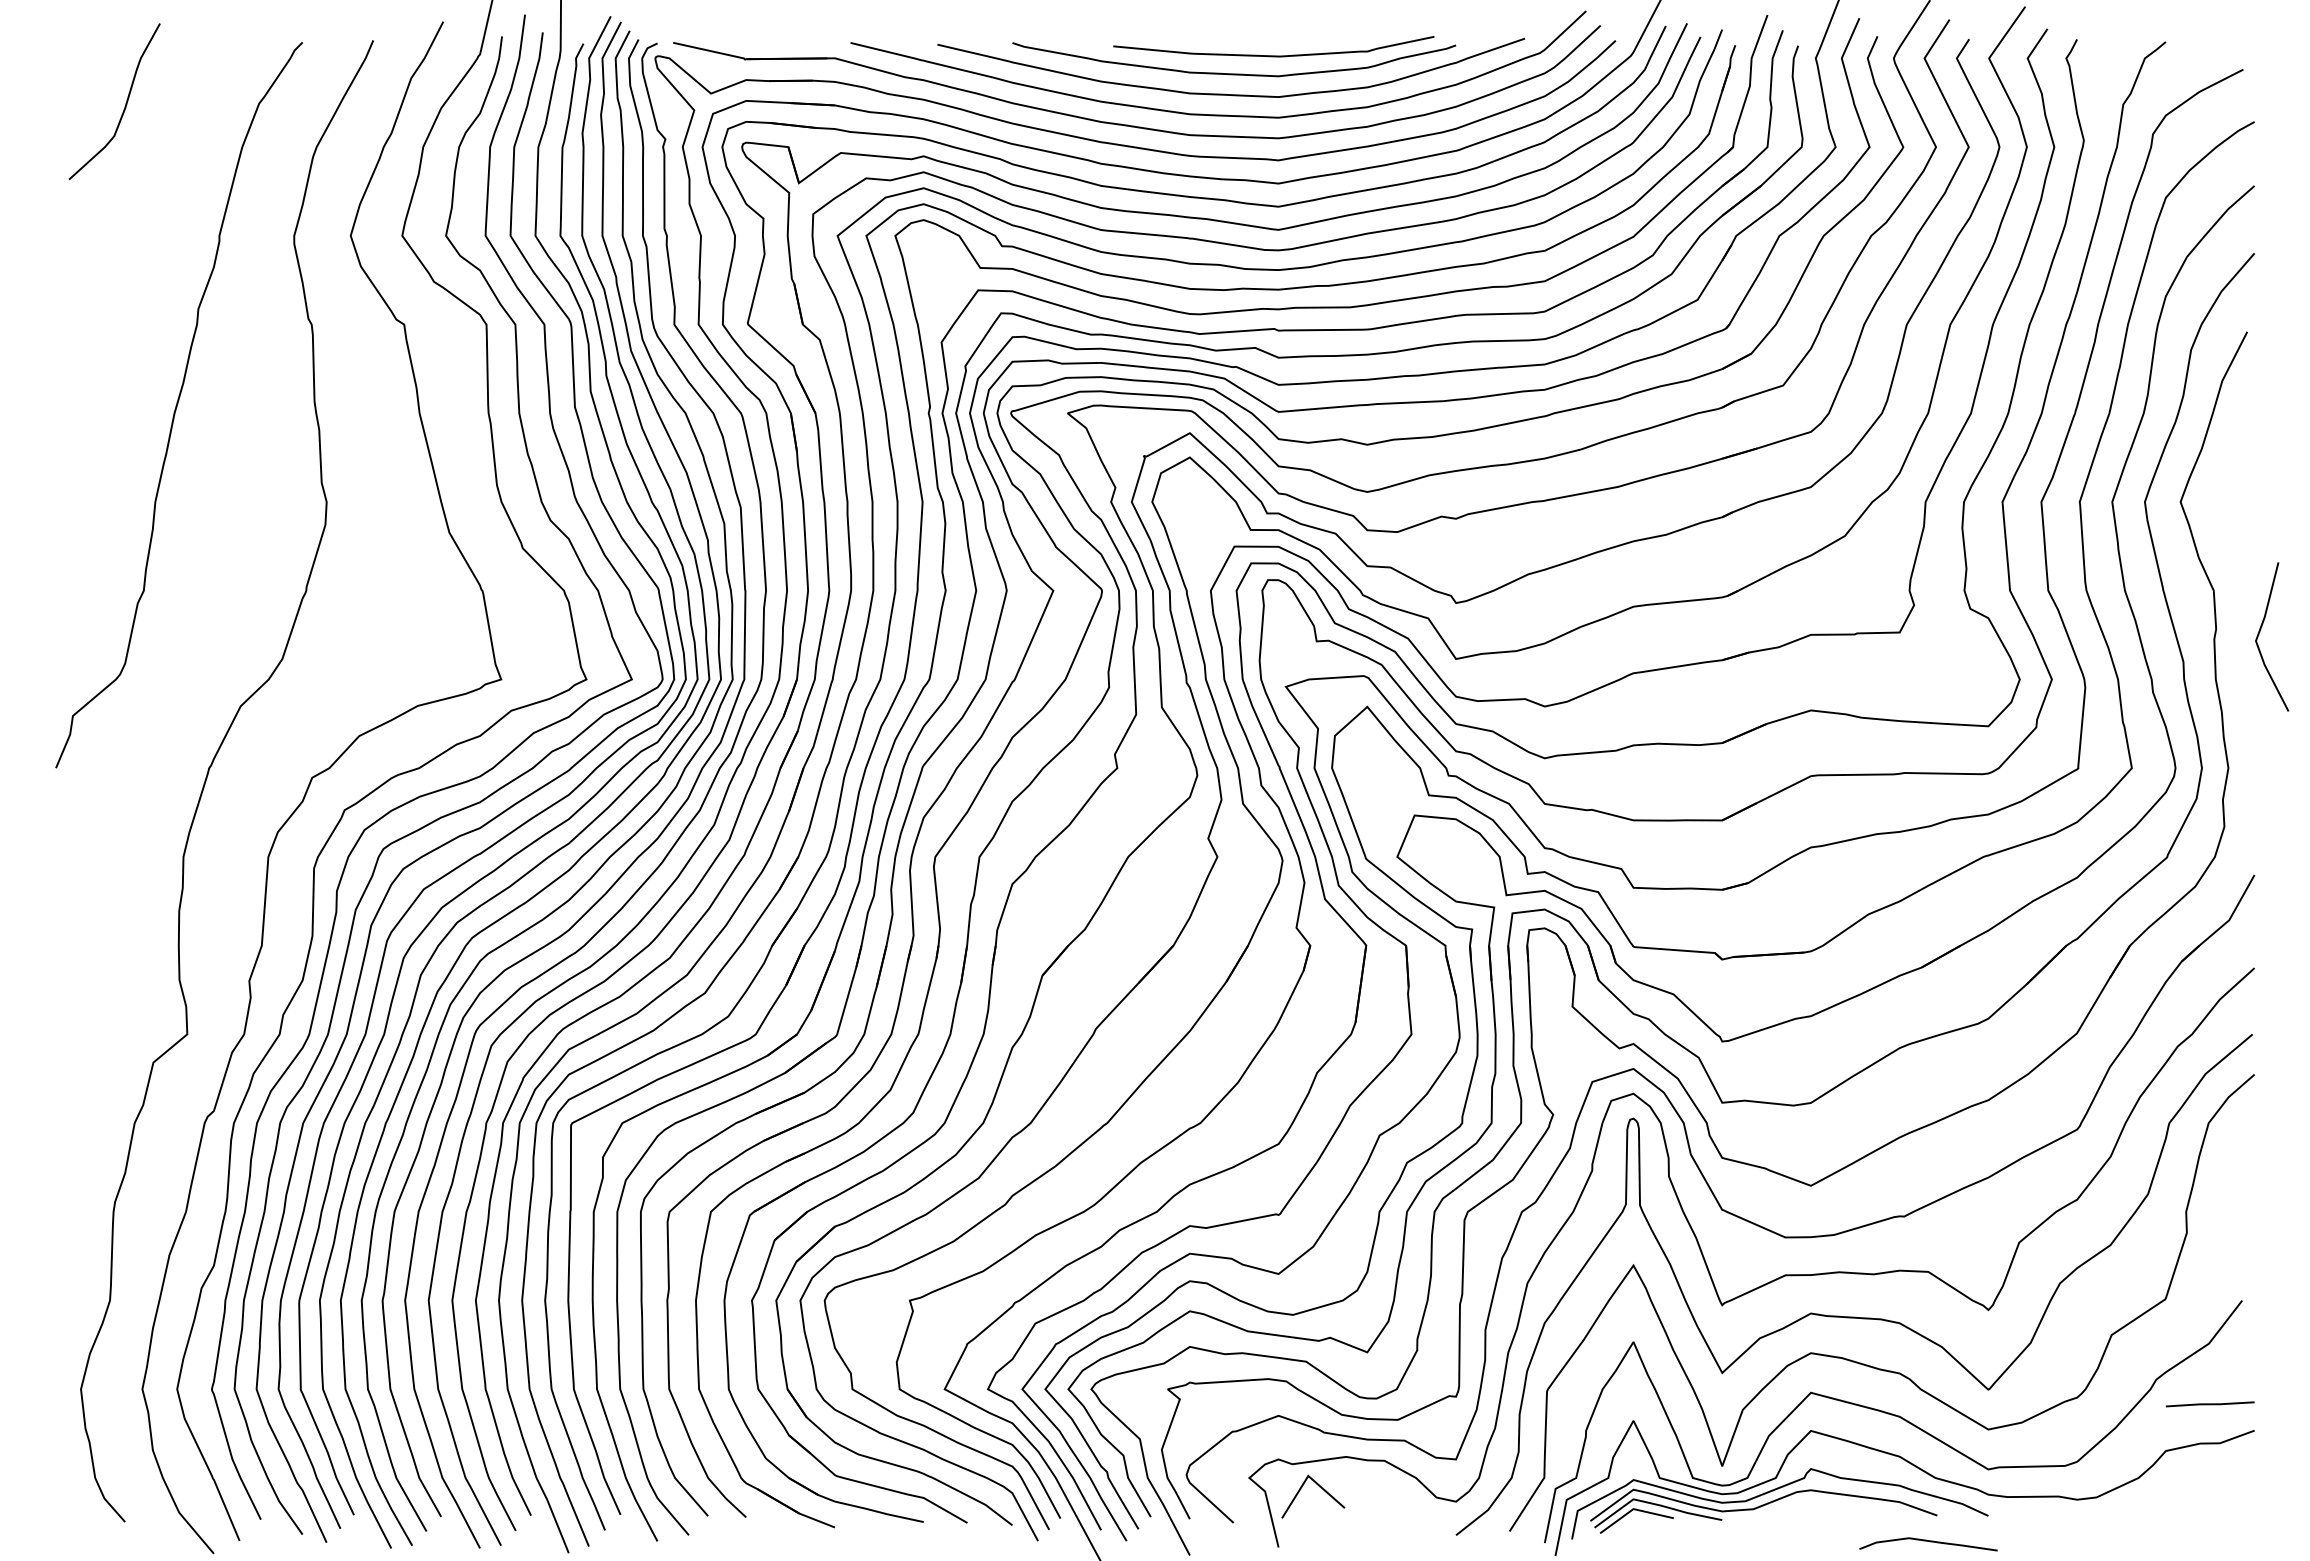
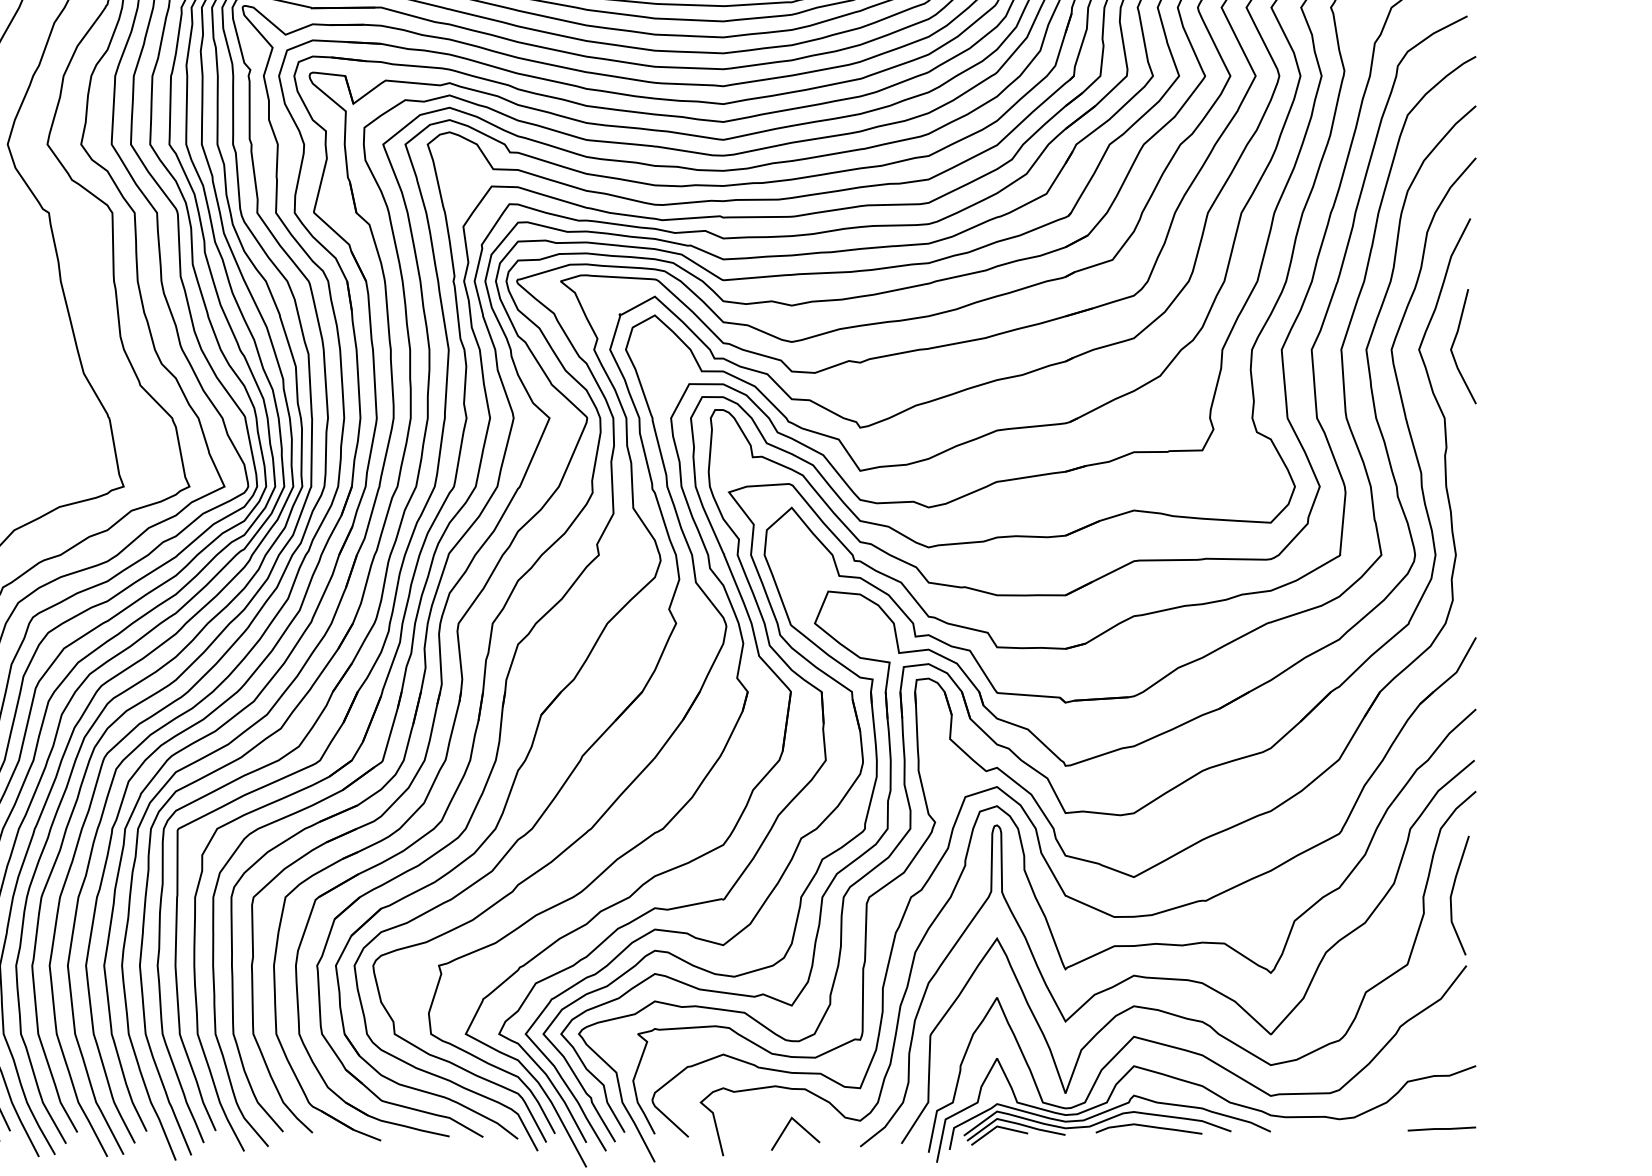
line: (2260, 632) -> (1454, 343), moved
line: (2224, 1205) -> (1452, 892), added
line: (2210, 1404) -> (1442, 1129), moved
line: (1319, 1487) -> (800, 1126), moved
curve: (1930, 1542) -> (1150, 1127), moved

